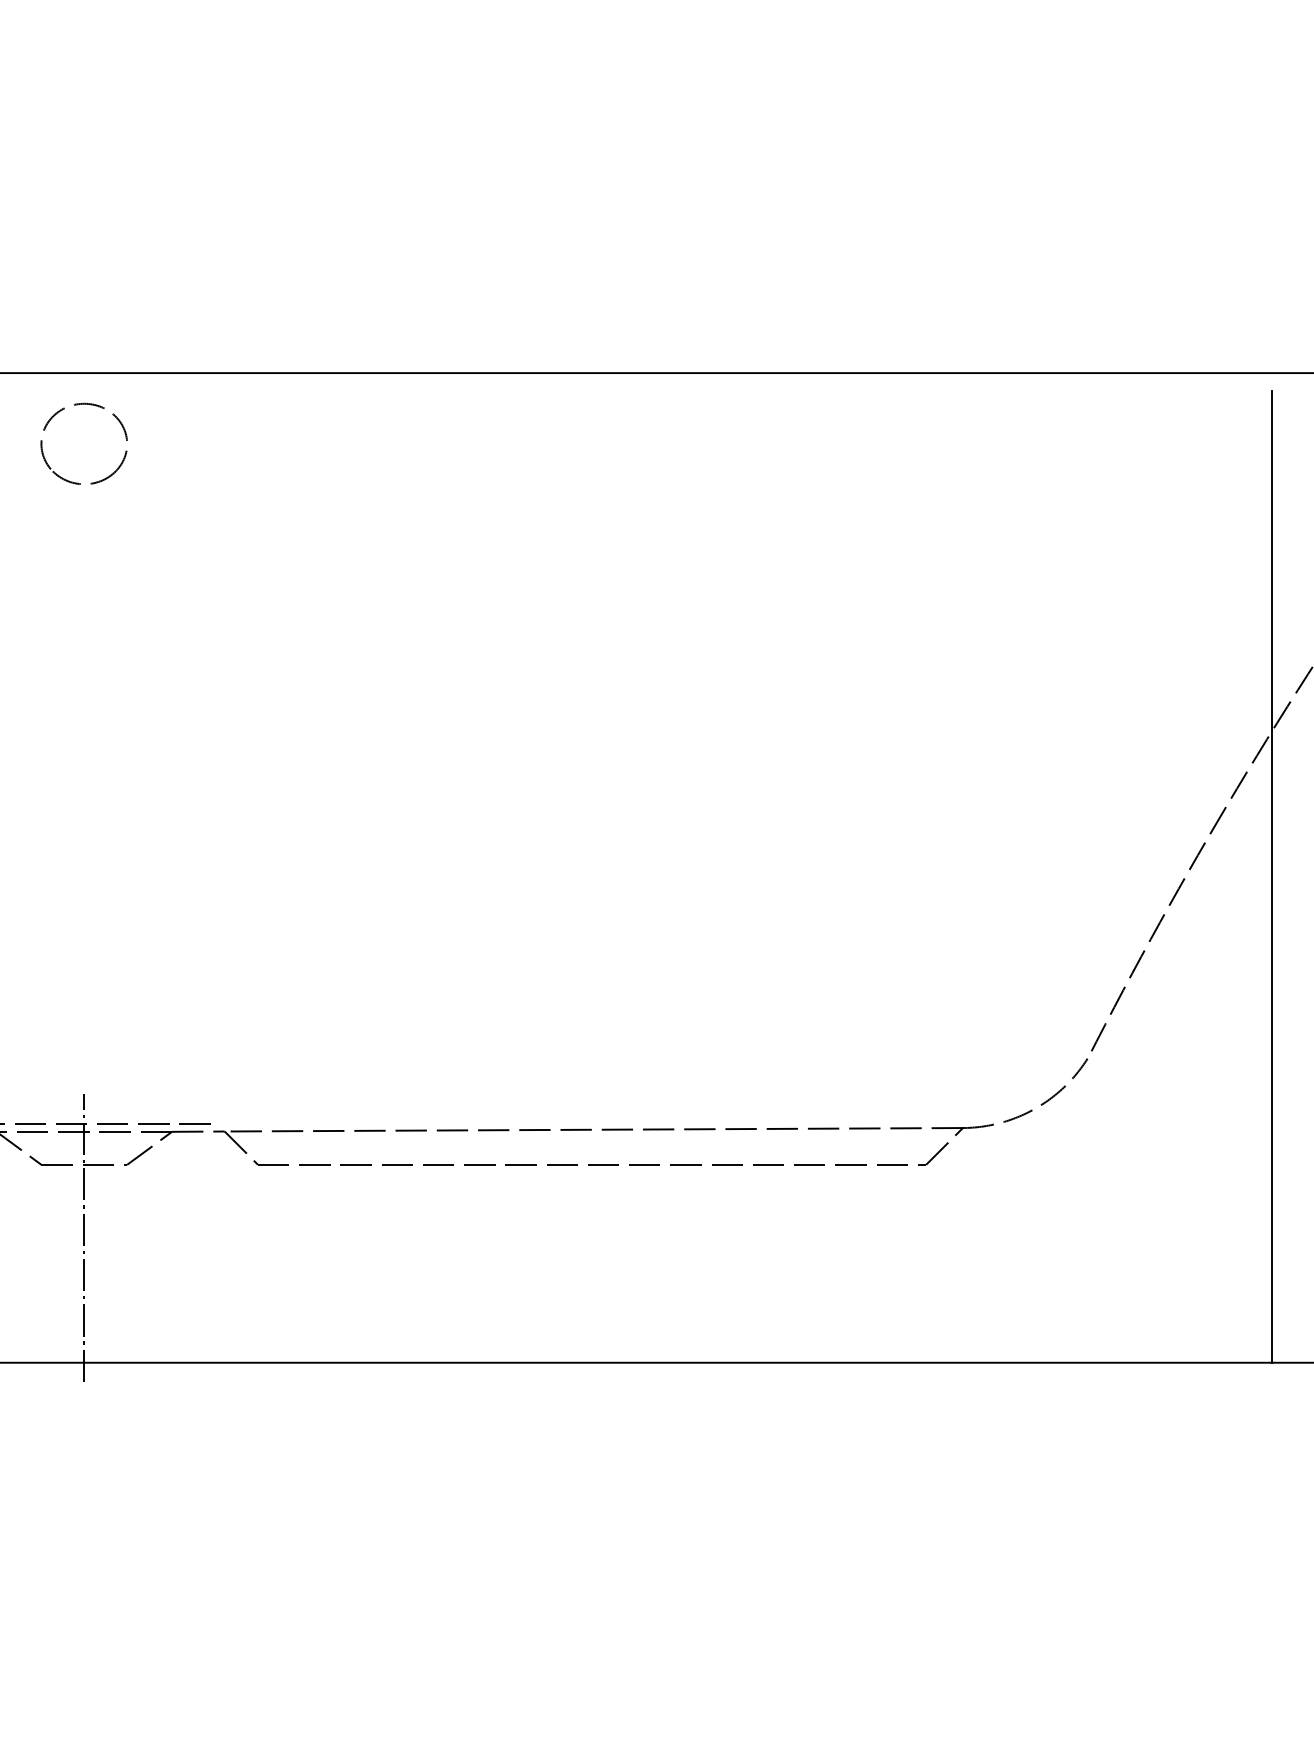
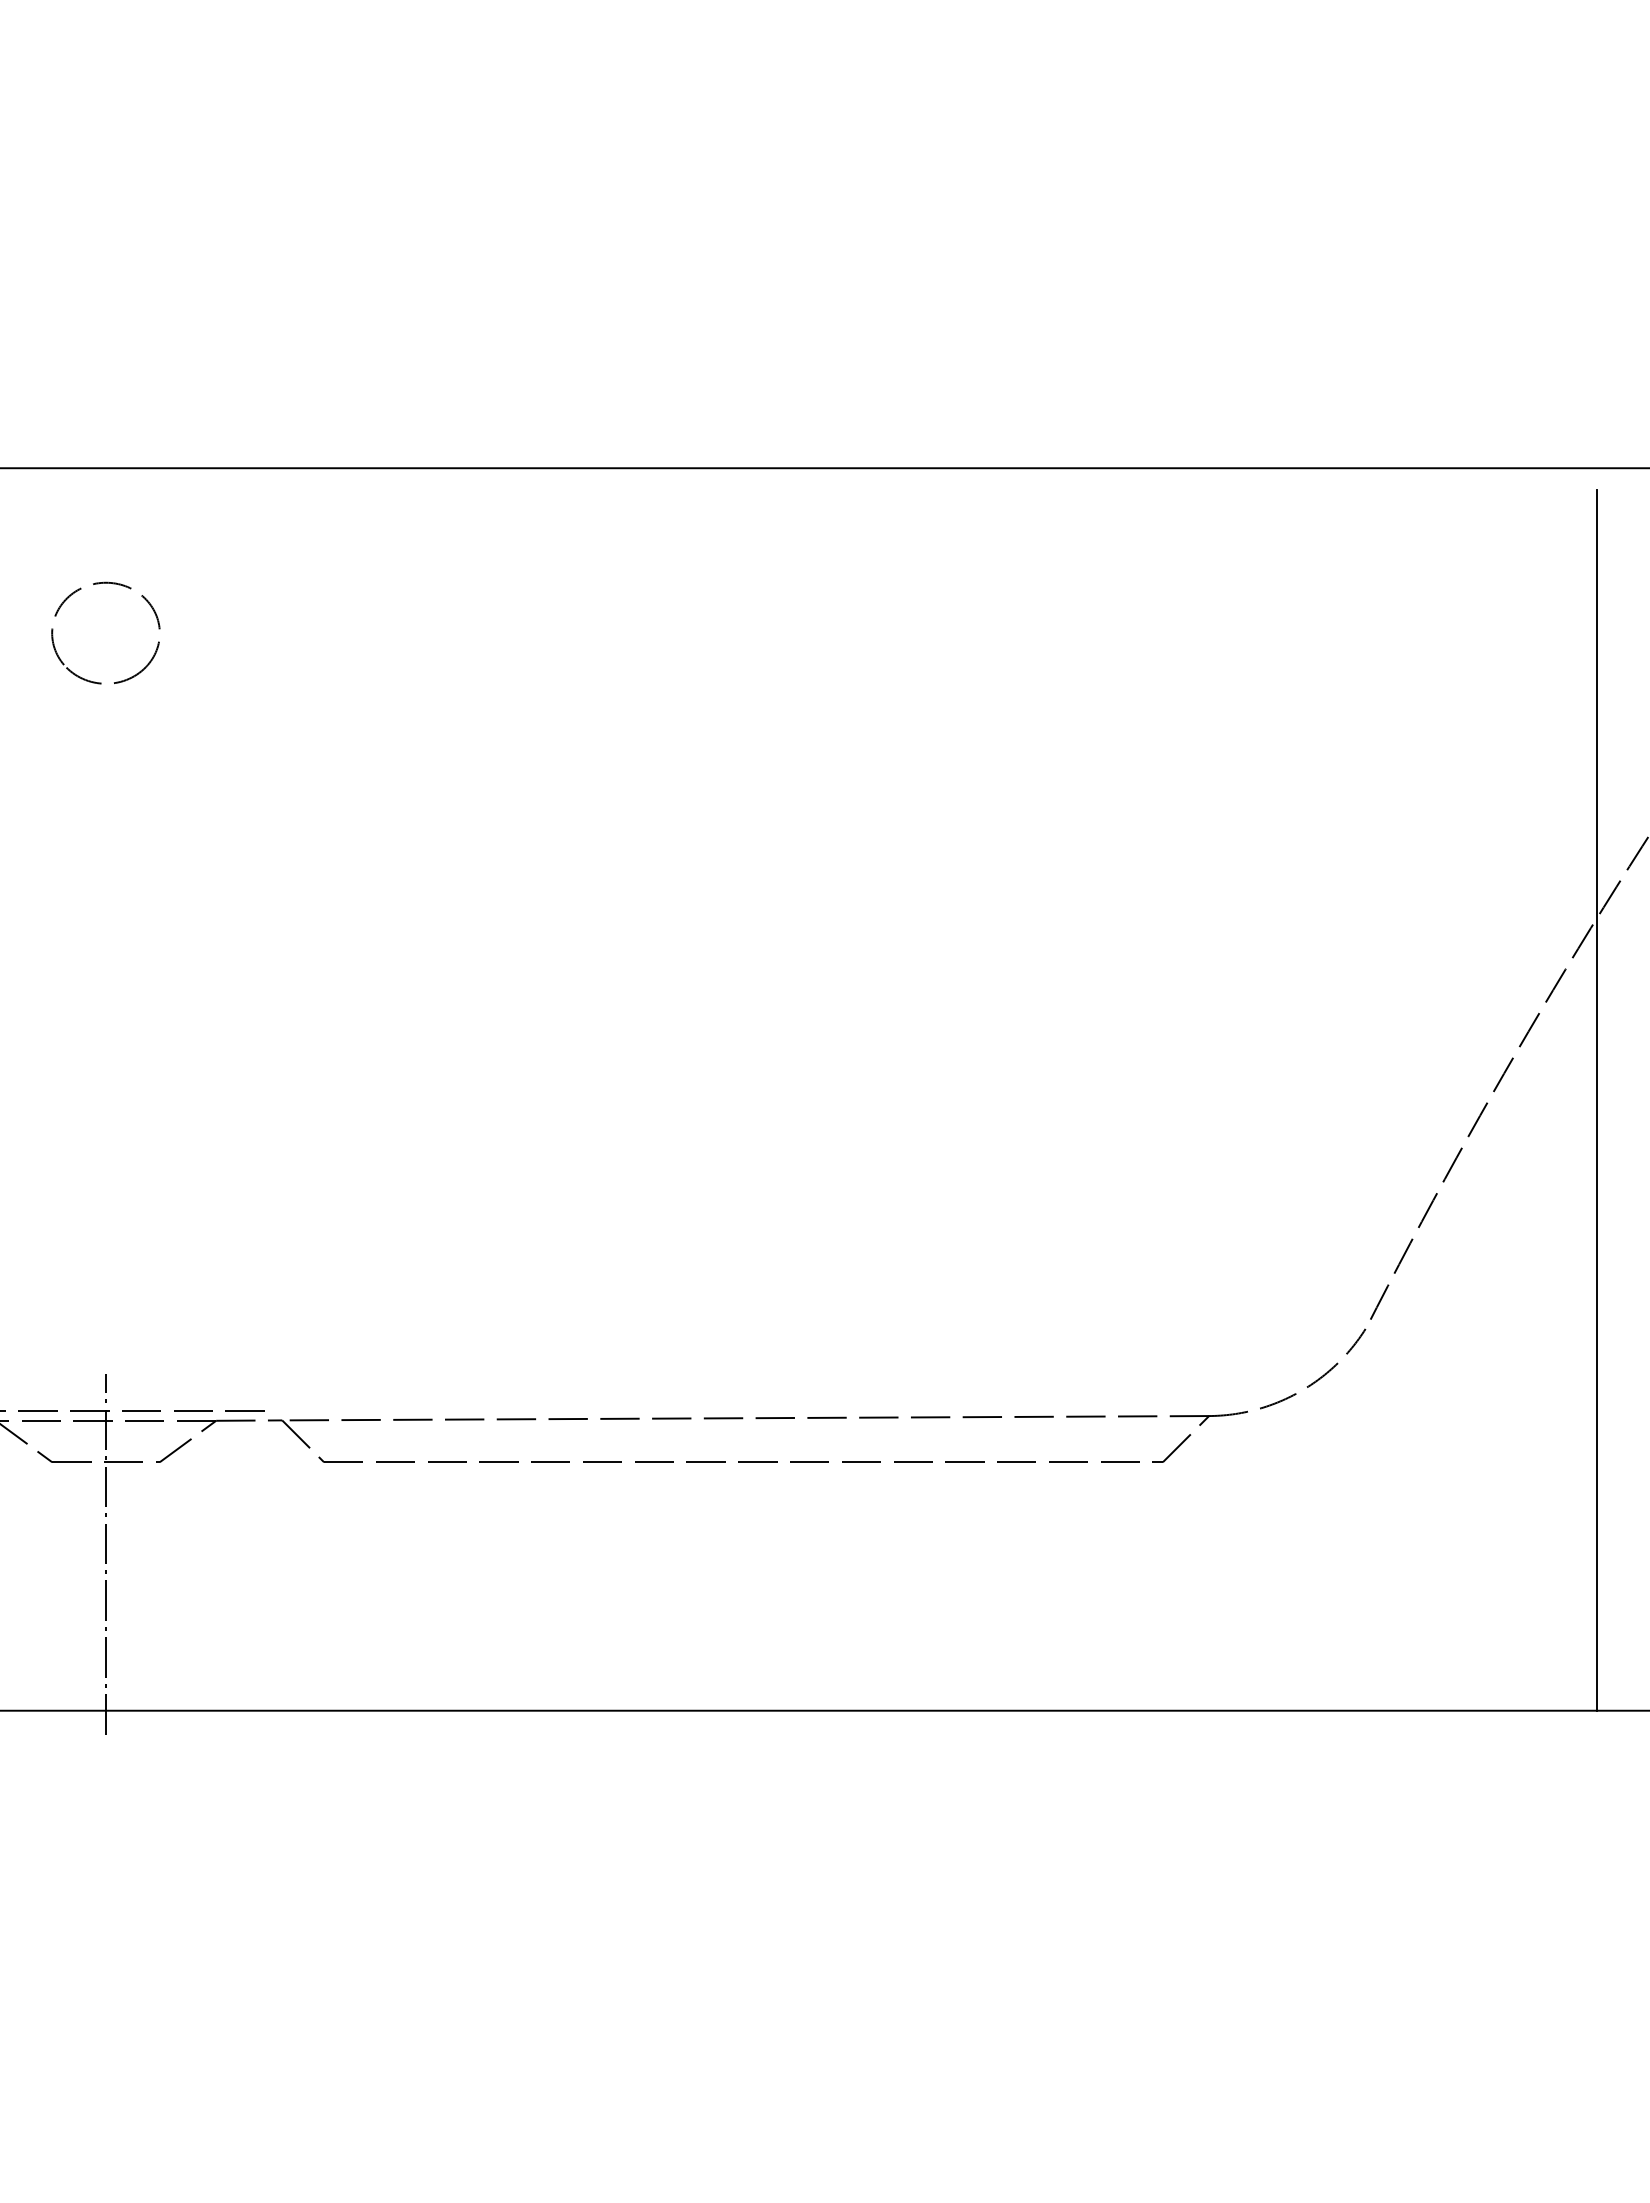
part: (78, 405) -> (98, 584), moved

